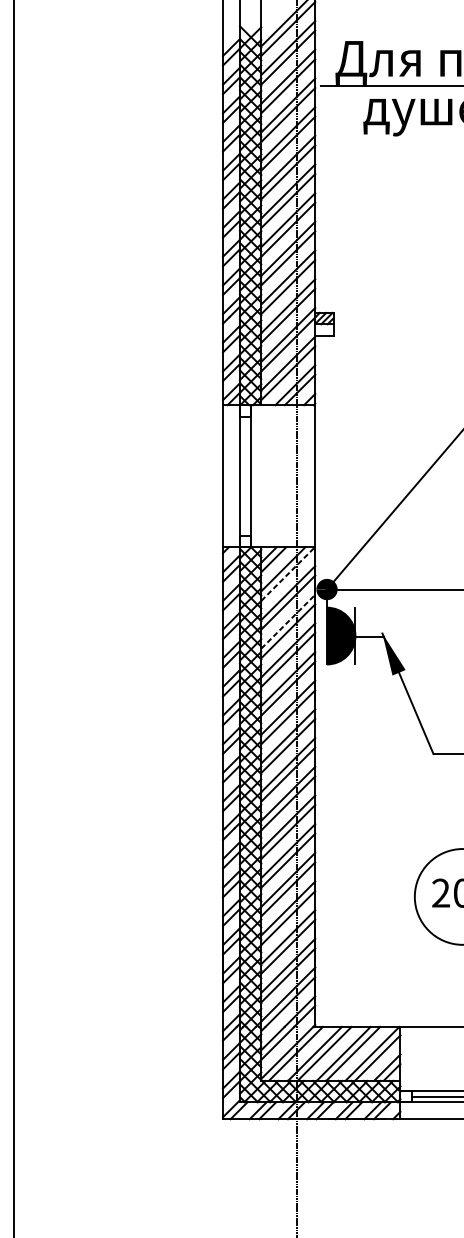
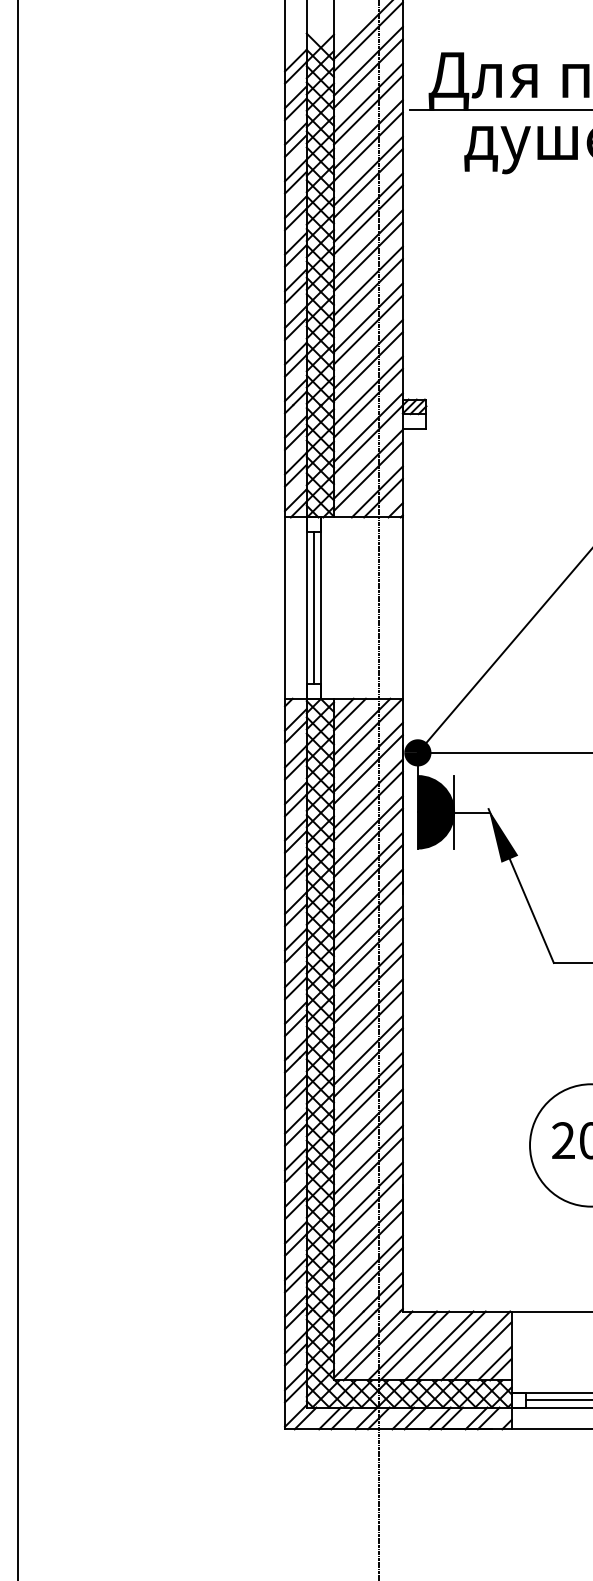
line: (246, 475) -> (314, 607), added
line: (288, 574) -> (368, 733), dashed -> solid
line: (288, 621) -> (368, 793), dashed -> solid

